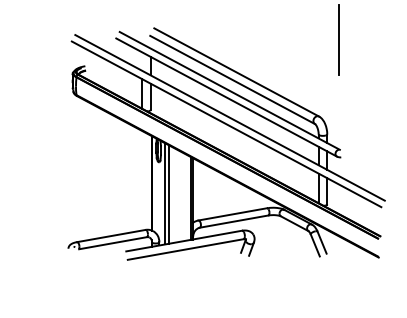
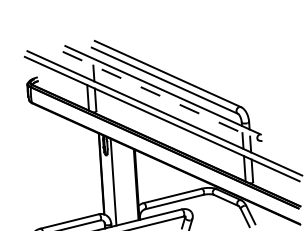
line: (338, 40) -> (253, 40), removed
line: (227, 97) -> (161, 96), solid -> dashed
line: (168, 194) -> (116, 182), removed

